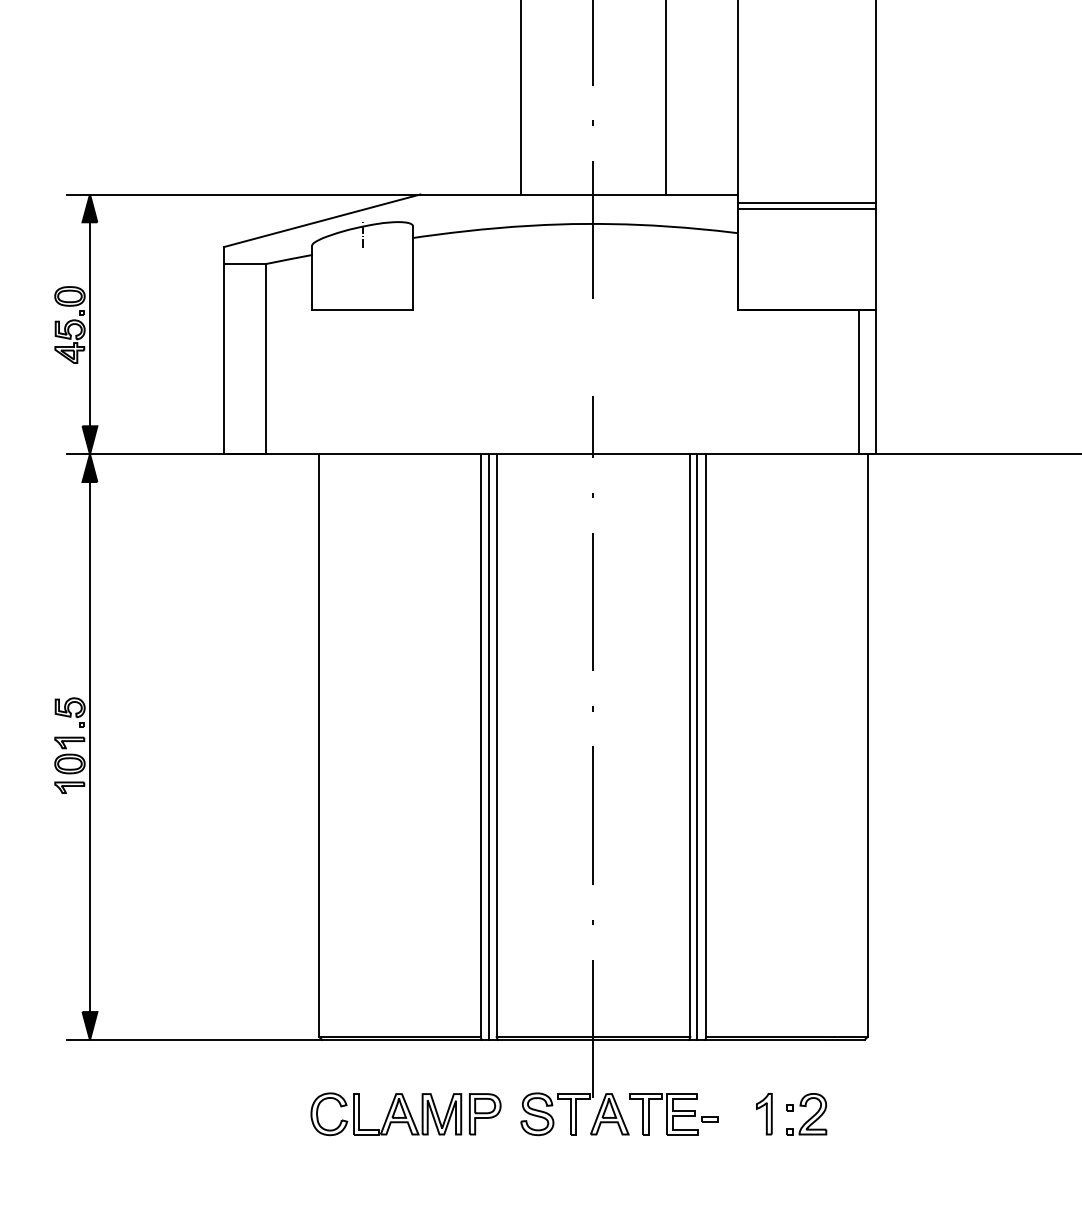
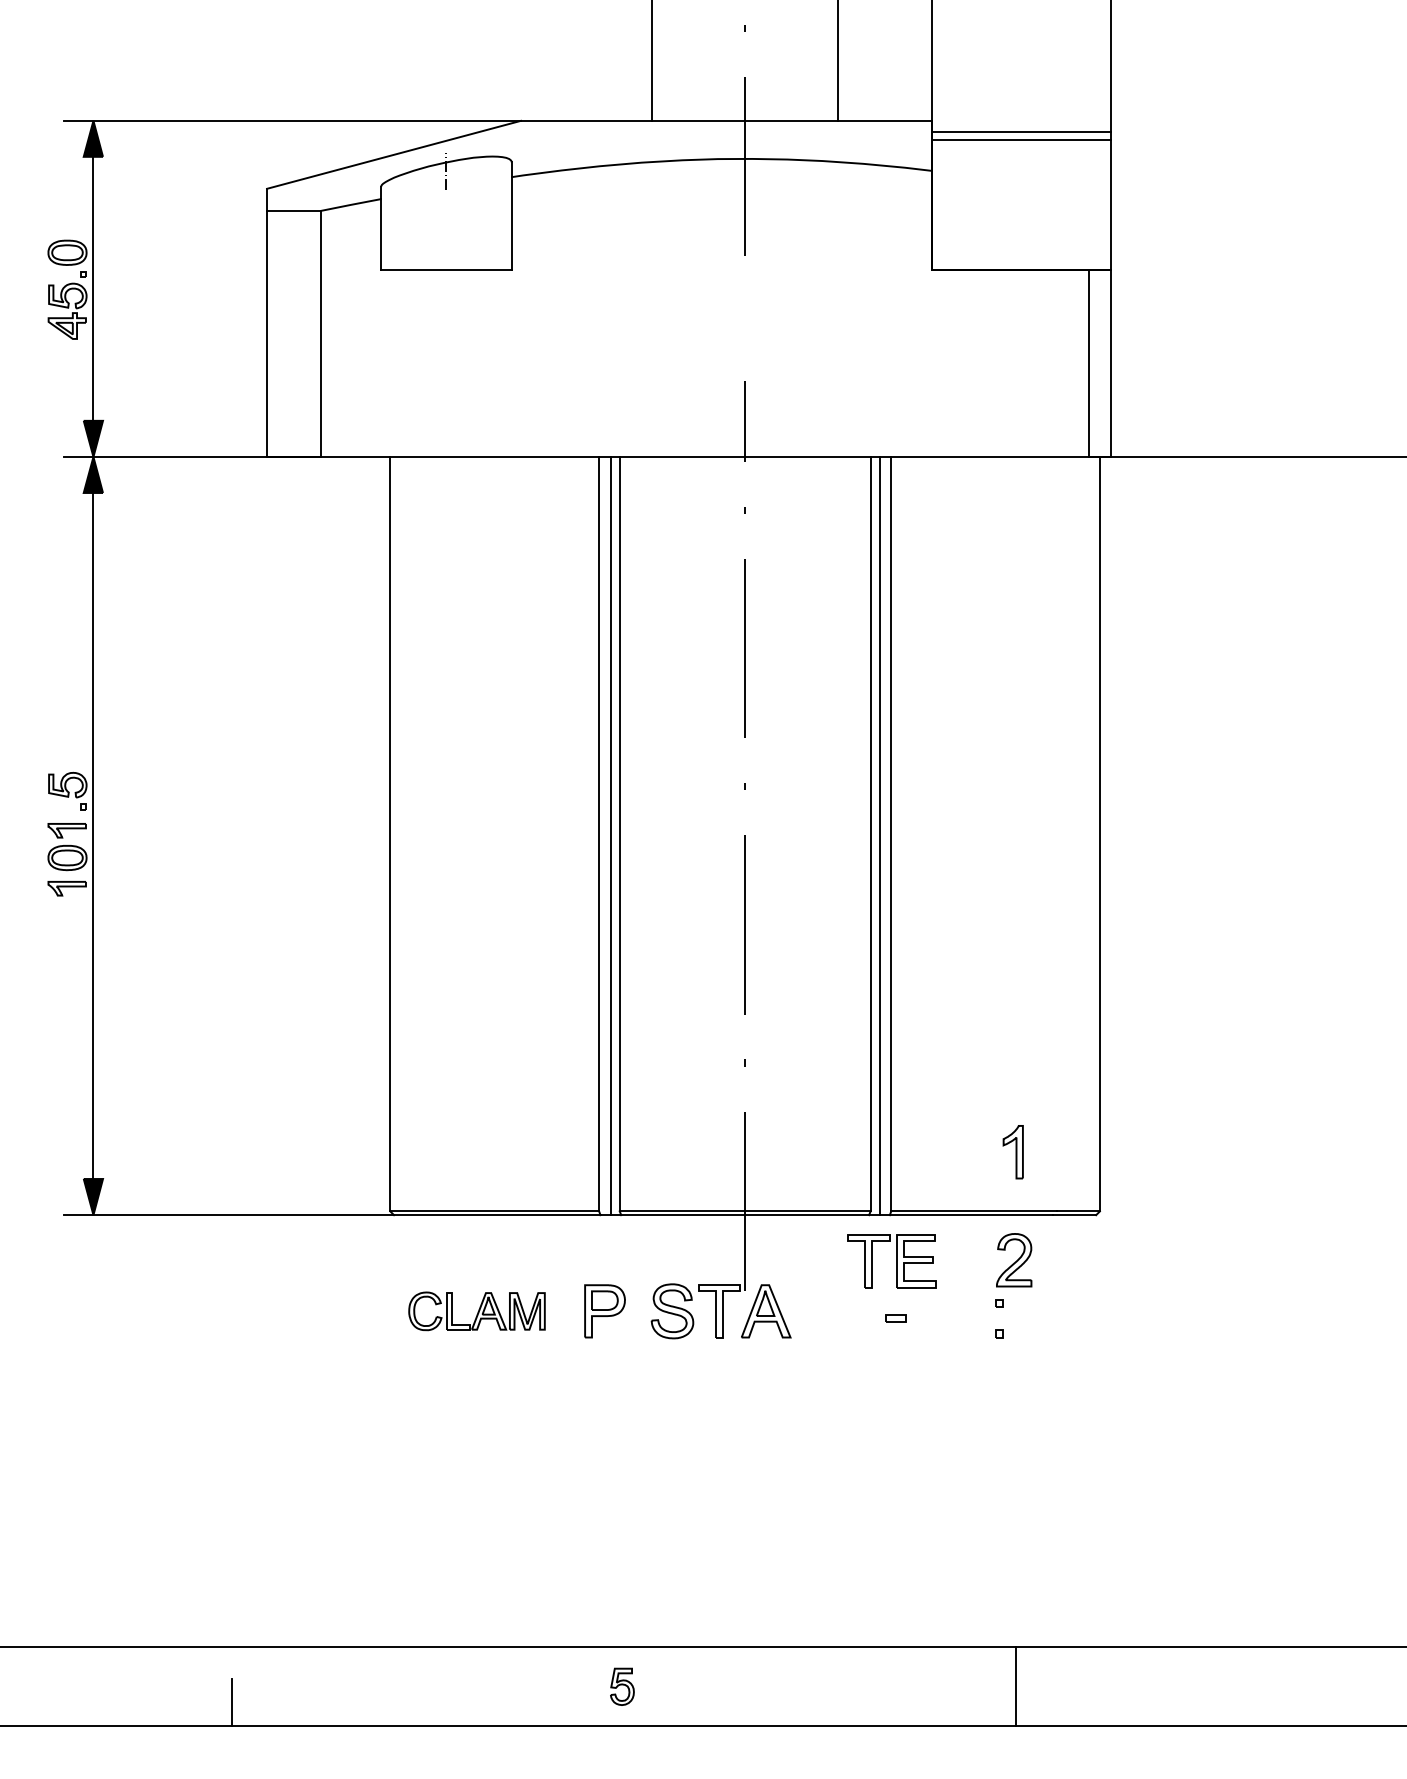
part: (385, 1114) -> (476, 1311), size x0.7
part: (663, 1114) -> (891, 1261), moved
part: (763, 1114) -> (1012, 1152), moved
part: (813, 1114) -> (1014, 1260), moved

